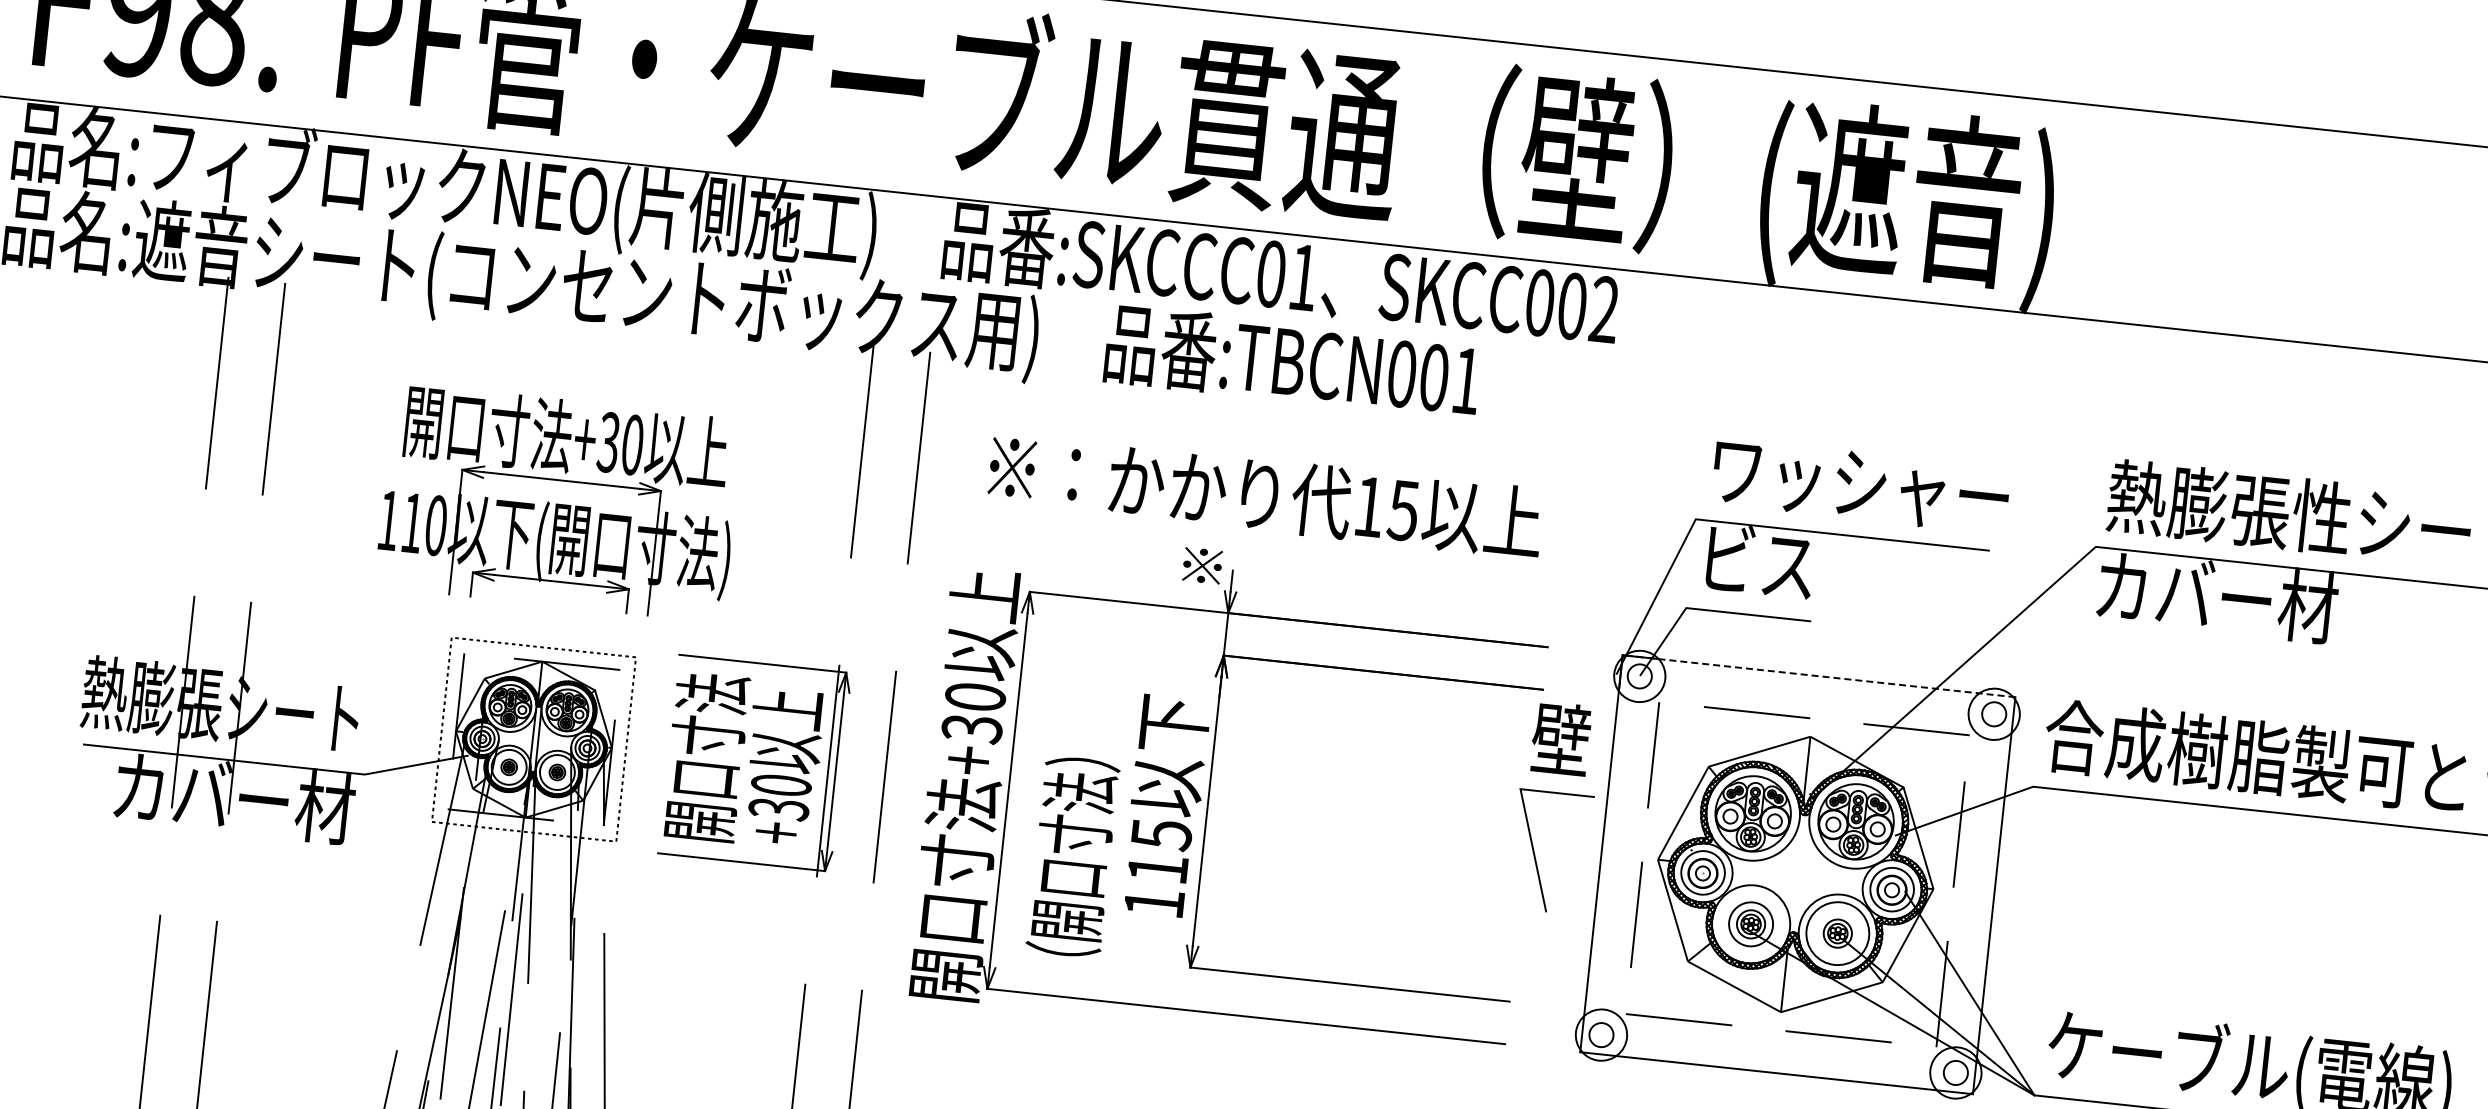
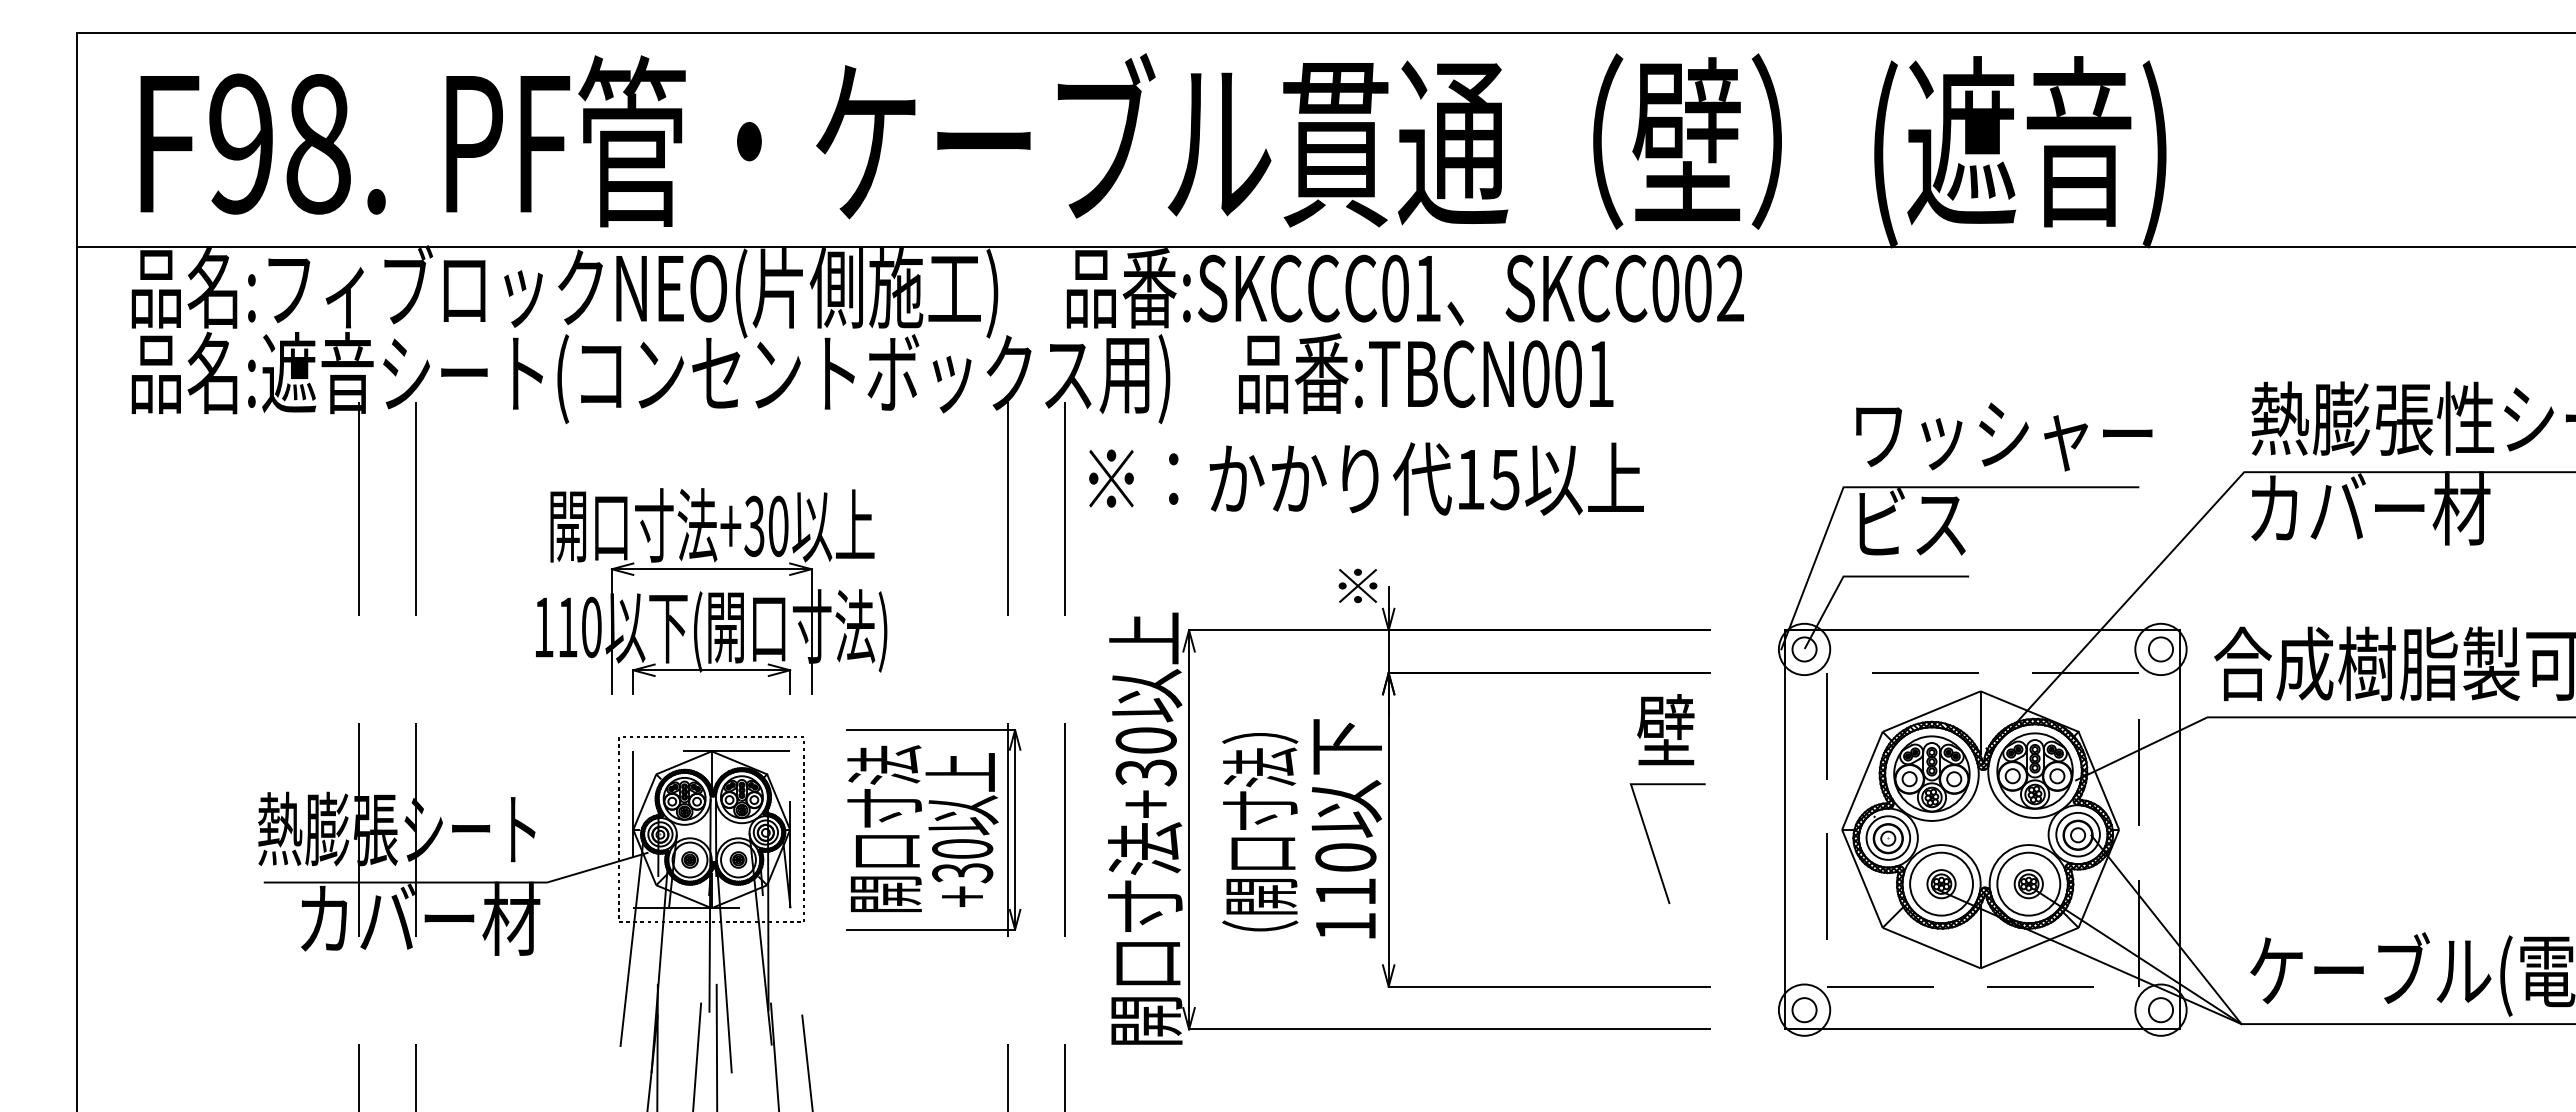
text: (1265, 494) -> (1366, 478), moved
line: (1818, 676) -> (1982, 630), dashed -> solid
part: (1556, 794) -> (1667, 785), moved
text: (1161, 834) -> (1345, 857), 115 -> 110
text: (1073, 857) -> (1260, 832), moved
circle: (1751, 923) -> (1941, 883), size x1.43

